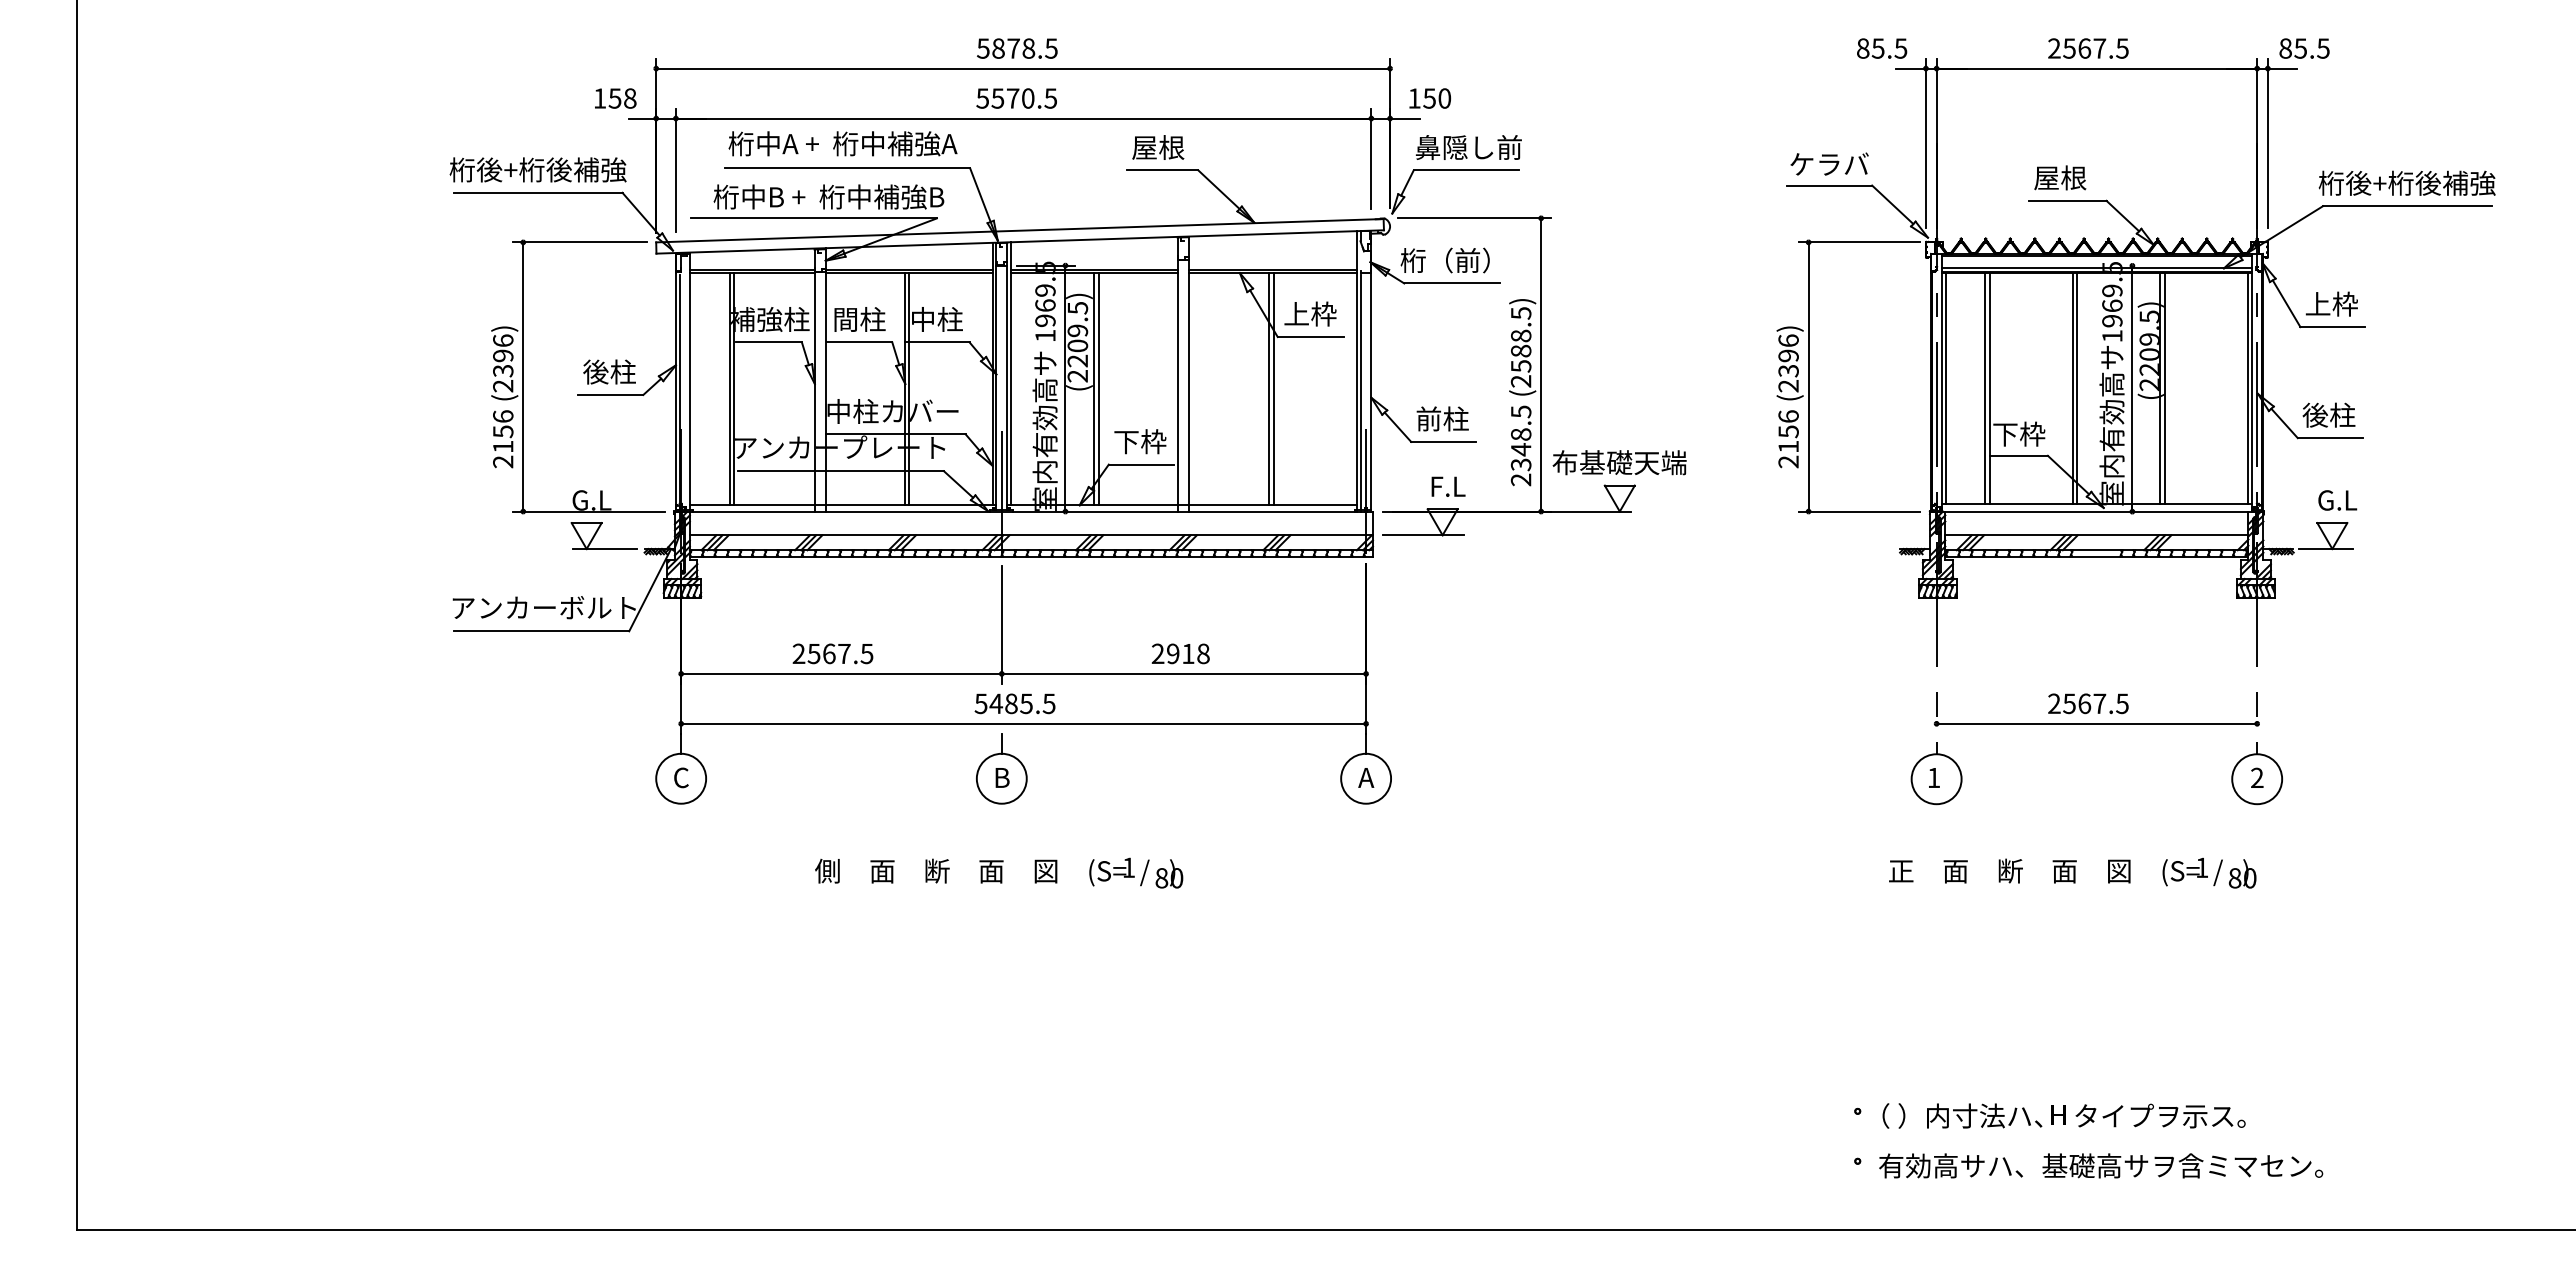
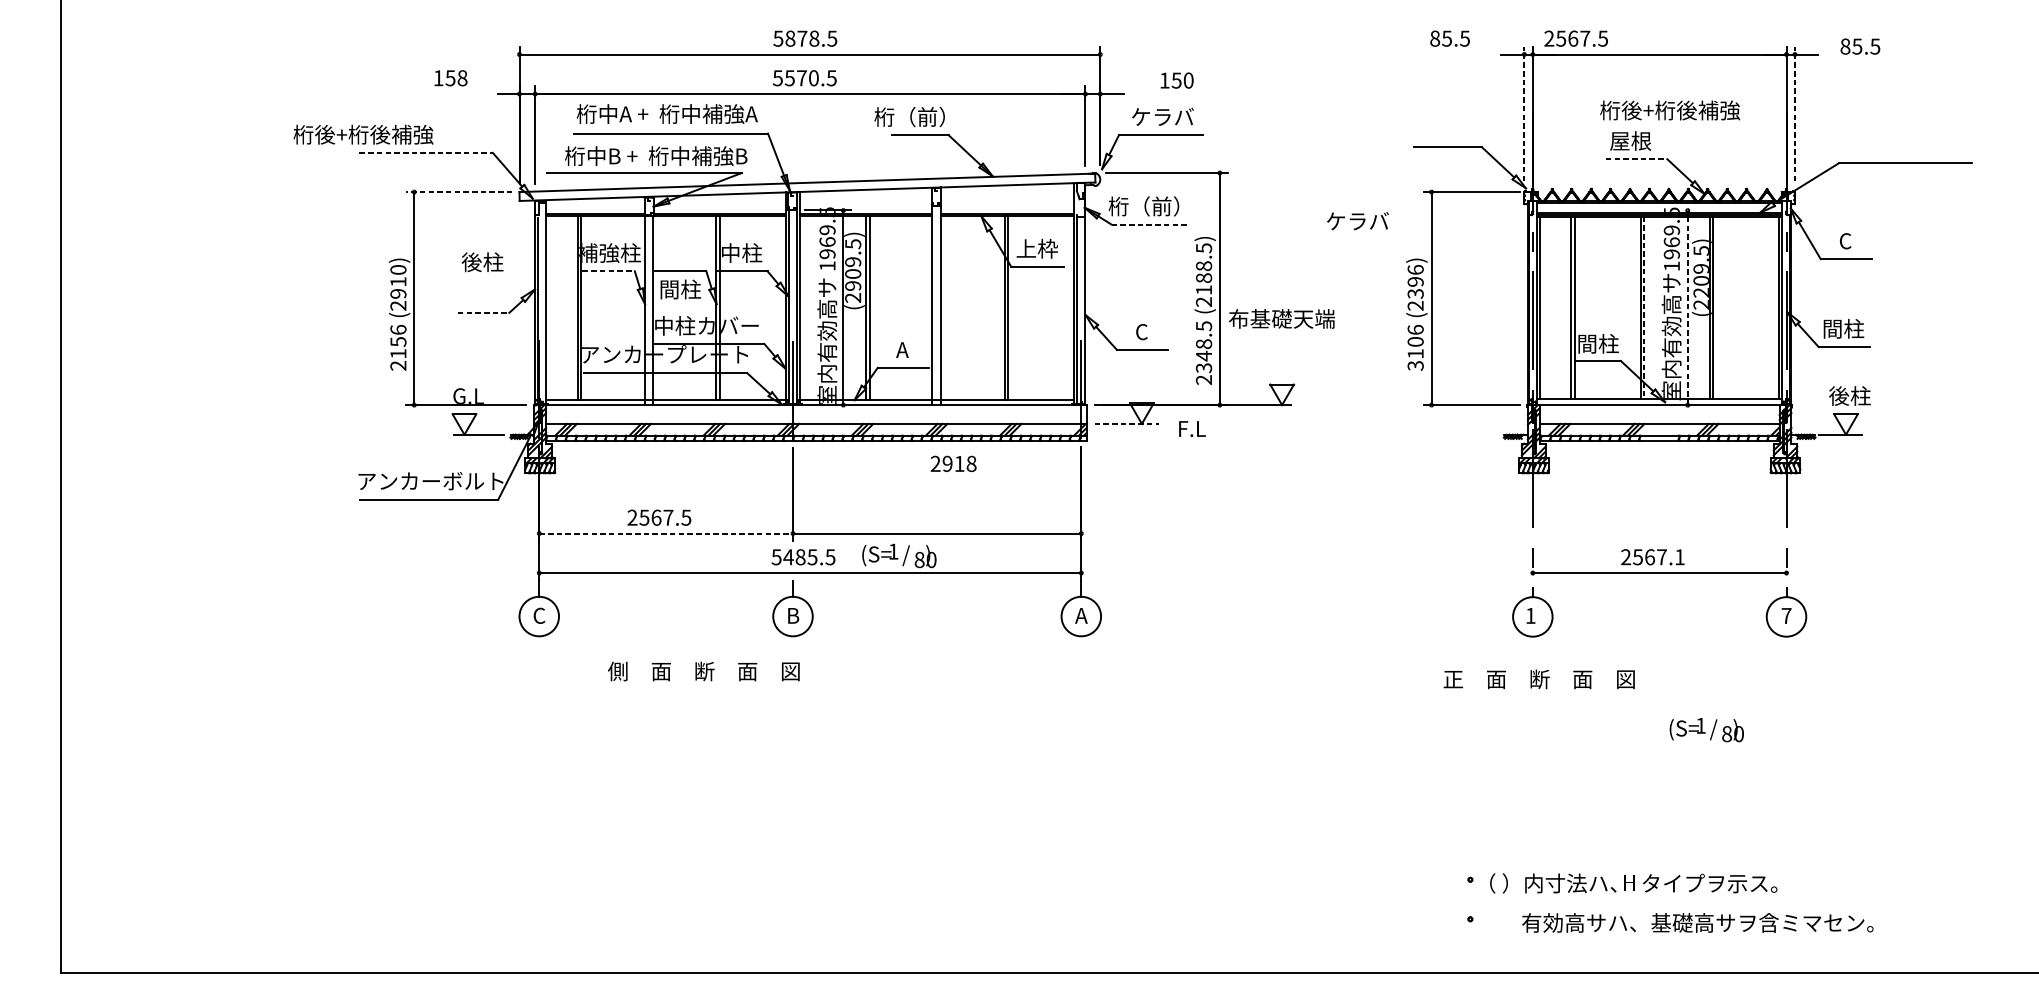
text: (1882, 48) -> (1450, 38), moved
text: (2088, 48) -> (1576, 38), moved
text: (2304, 48) -> (1860, 46), moved
text: (615, 98) -> (450, 78), moved
text: (1429, 98) -> (1176, 80), moved
line: (1925, 143) -> (1524, 113), solid -> dashed
line: (2267, 143) -> (1794, 113), solid -> dashed
text: (1148, 147) -> (909, 116), 屋根 -> 桁（前）
text: (1468, 147) -> (1162, 116), 鼻隠し前 -> ケラバ
text: (1829, 163) -> (1357, 220), moved
text: (537, 169) -> (363, 134), moved
text: (2406, 182) -> (1669, 109), moved
line: (538, 192) -> (426, 152), solid -> dashed
line: (2067, 200) -> (1636, 158), solid -> dashed
line: (580, 242) -> (459, 192), solid -> dashed
line: (1452, 283) -> (1149, 224), solid -> dashed
text: (2331, 303) -> (1845, 240), 上枠 -> C
text: (859, 319) -> (680, 289), moved
line: (769, 342) -> (609, 271), solid -> dashed
text: (503, 355) -> (398, 281), (2396) -> (2910)
text: (1078, 360) -> (853, 285), (2209.5) -> (2909.5)
text: (1521, 366) -> (1204, 290), (2588.5) -> (2188.5)
text: (609, 371) -> (482, 261), moved
line: (2132, 388) -> (1687, 307), solid -> dashed
line: (2077, 389) -> (1644, 308), solid -> dashed
line: (611, 394) -> (484, 312), solid -> dashed
text: (2315, 414) -> (1832, 328), 後柱 -> 間柱
text: (1442, 418) -> (1141, 331), 前柱 -> C
text: (2019, 433) -> (1598, 343), 下枠 -> 間柱
text: (1140, 441) -> (902, 349), 下枠 -> A
text: (1788, 446) -> (1415, 353), 2156 -> 3106
text: (1619, 462) -> (1281, 318), moved
text: (1448, 486) -> (1192, 428), moved
text: (2337, 499) -> (1850, 395), G.L -> 後柱
line: (1423, 535) -> (1126, 424), solid -> dashed
text: (1180, 653) -> (953, 463), moved
line: (841, 673) -> (666, 533), solid -> dashed
text: (2122, 703) -> (1679, 557), 2567.5 -> 2567.1
text: (2257, 777) -> (1786, 615), 2 -> 7
text: (936, 870) -> (704, 670), moved
text: (2009, 870) -> (1539, 678), moved
text: (1136, 872) -> (899, 555), moved
text: (2209, 872) -> (1706, 729), moved
text: (2101, 1165) -> (1698, 922), moved

